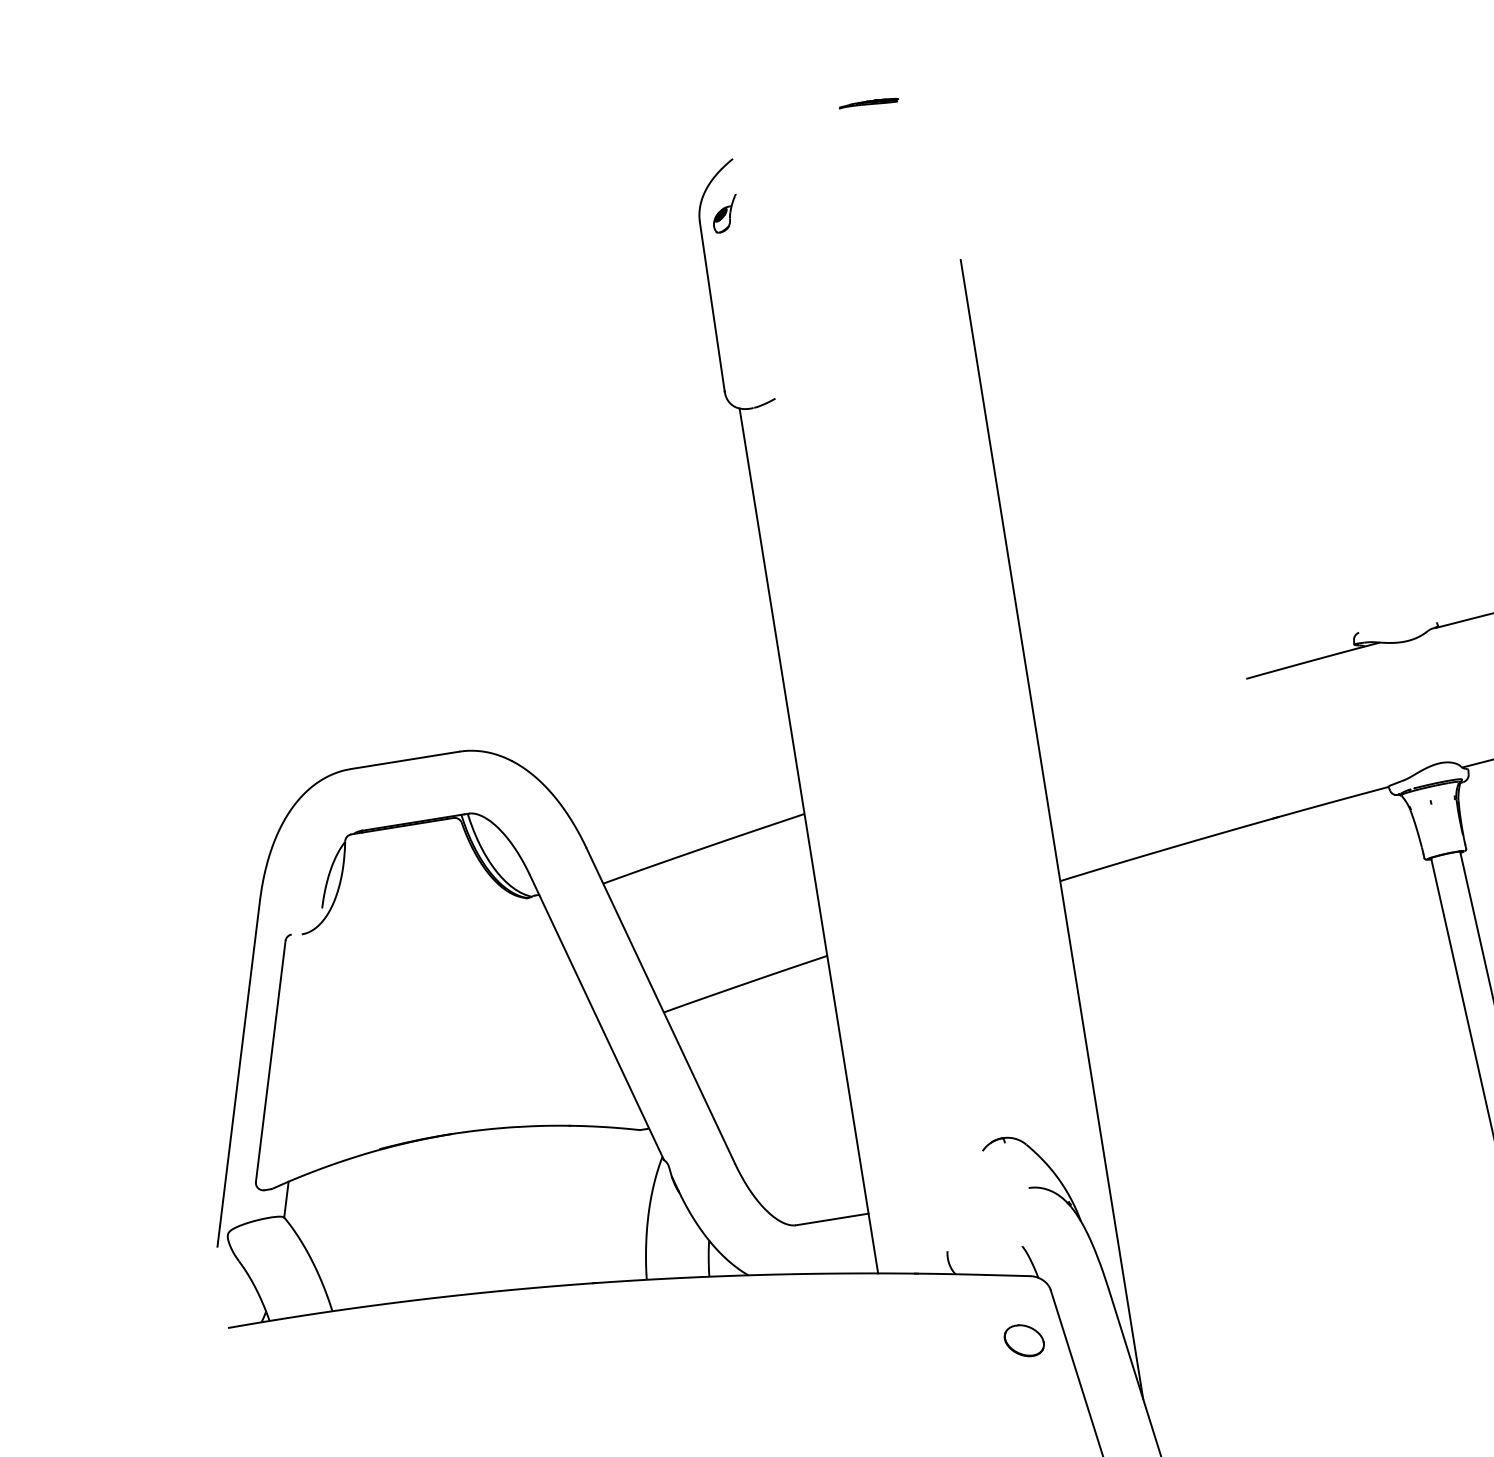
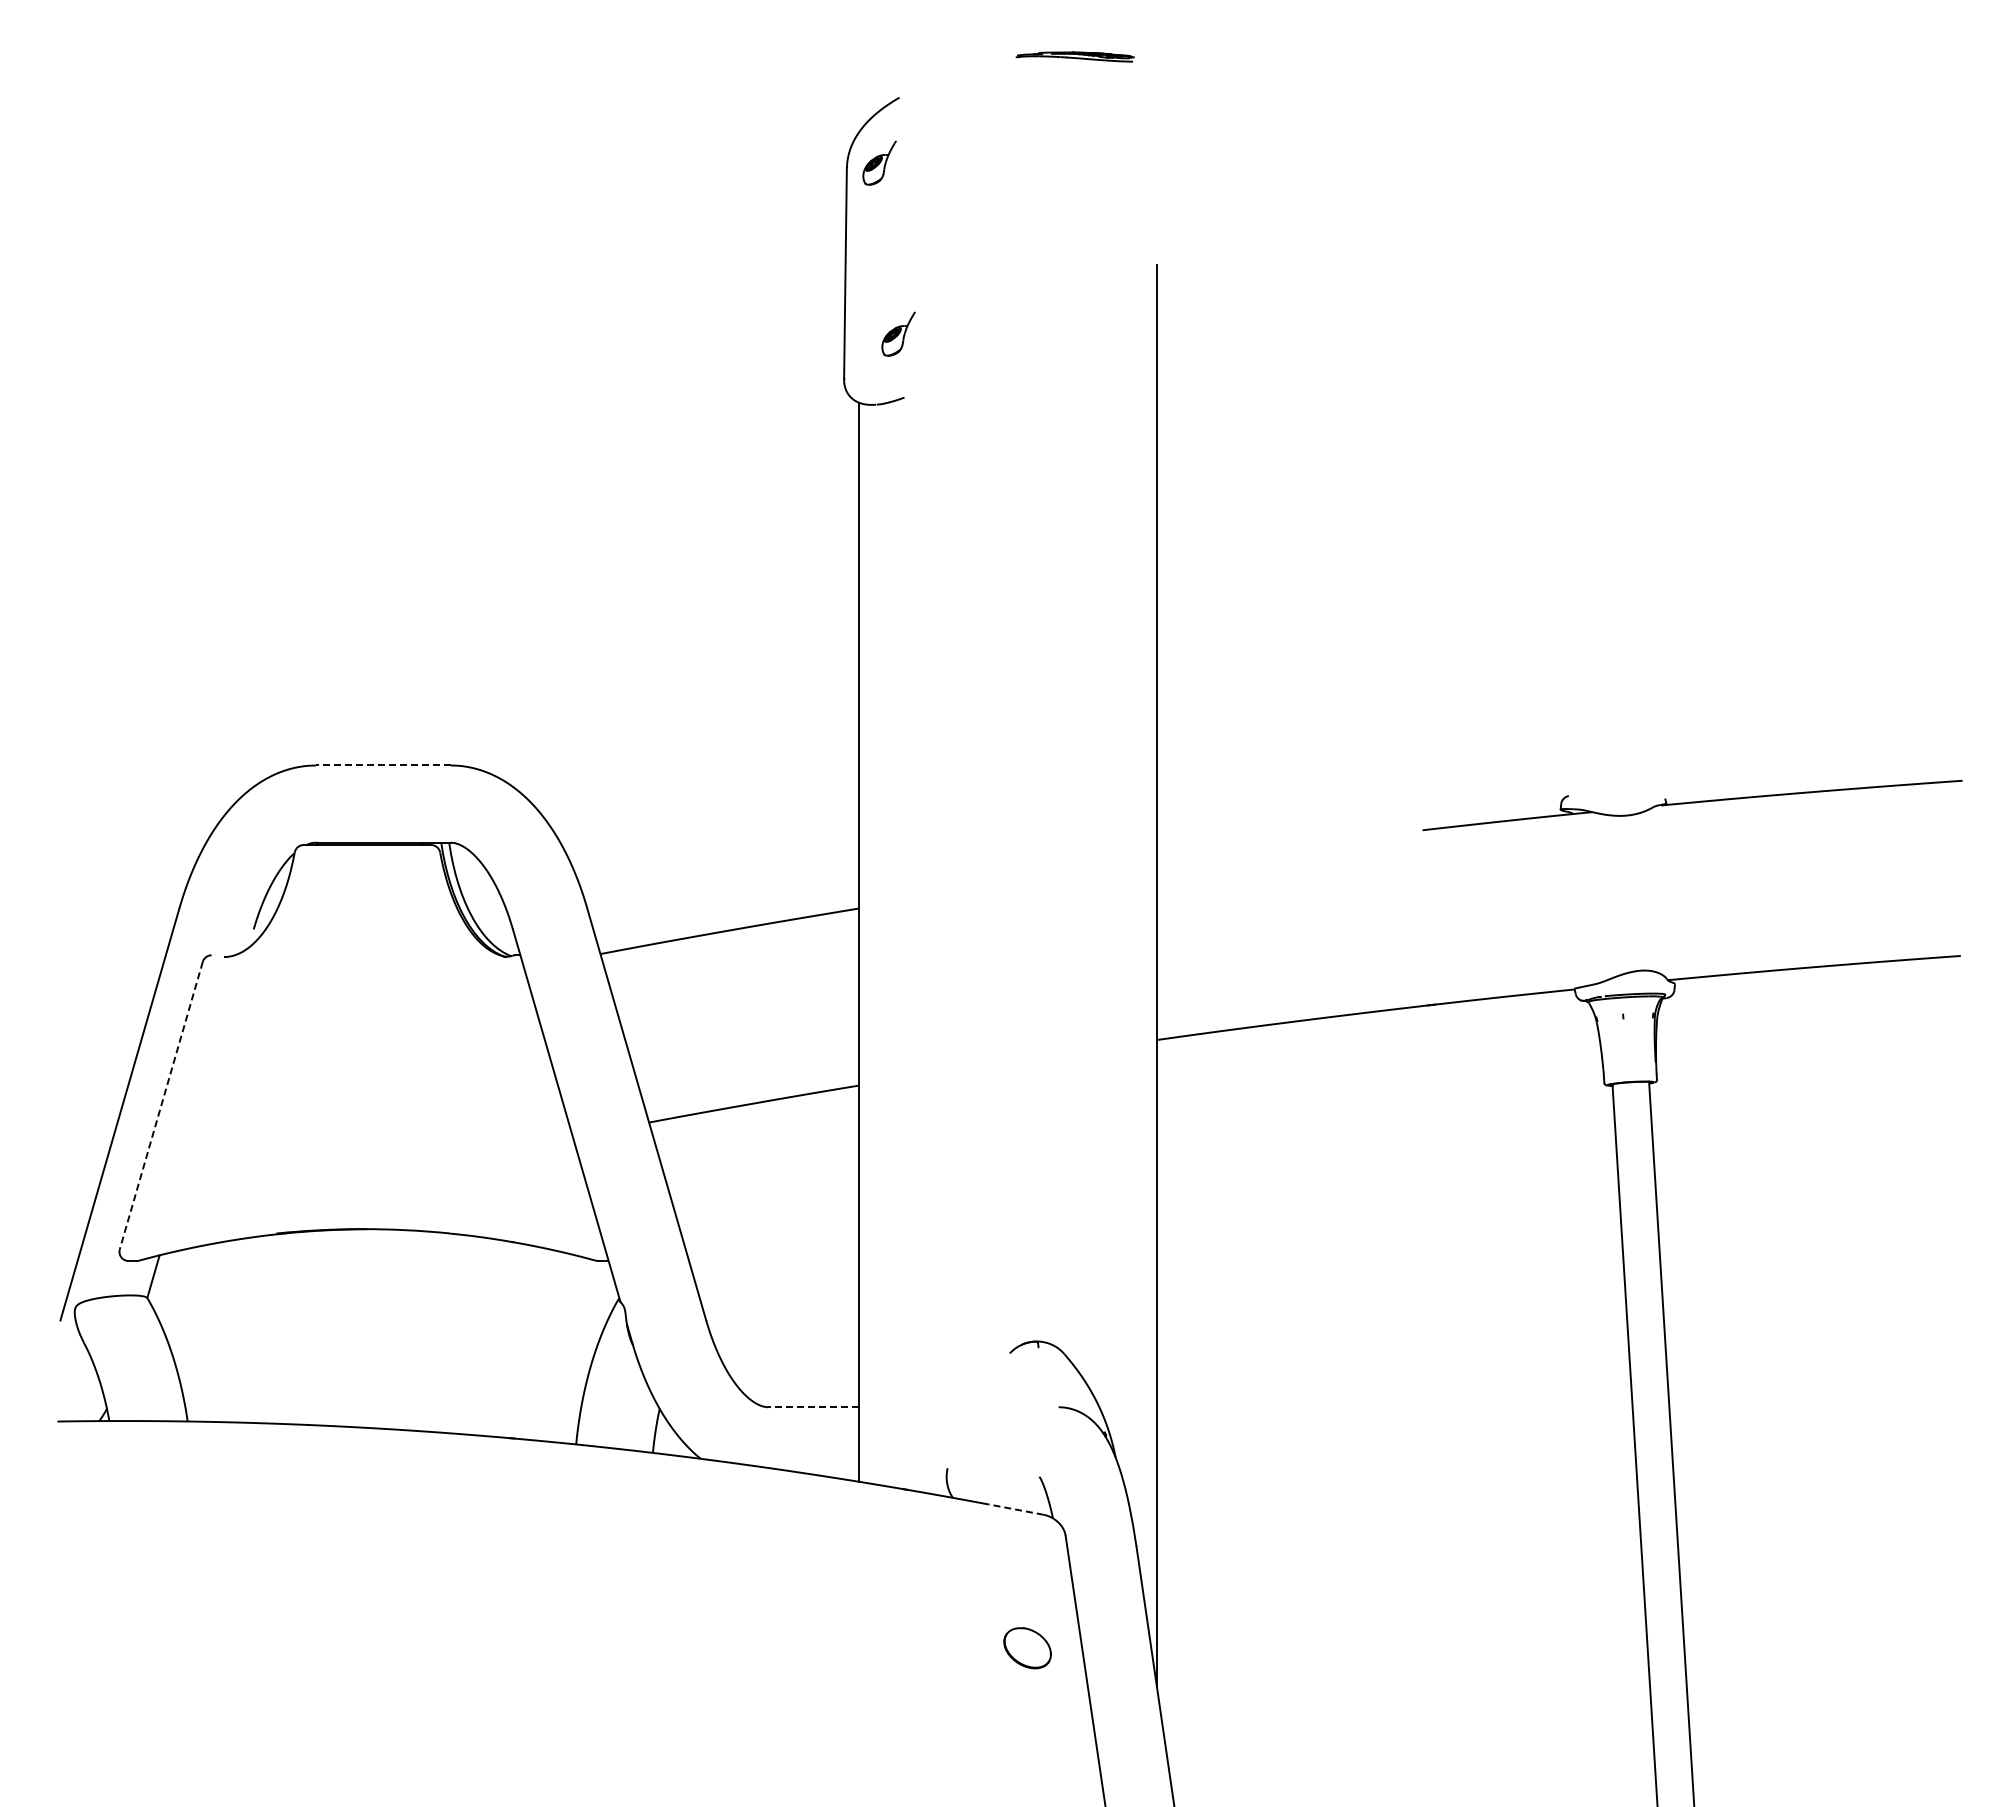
part: (868, 103) -> (1075, 56), size x1.6
part: (762, 348) -> (898, 333), added
line: (404, 760) -> (382, 765), solid -> dashed
line: (270, 1061) -> (161, 1105), solid -> dashed
line: (832, 1219) -> (813, 1407), solid -> dashed
line: (1007, 1275) -> (1015, 1509), solid -> dashed
part: (1024, 1341) -> (1027, 1648), moved

